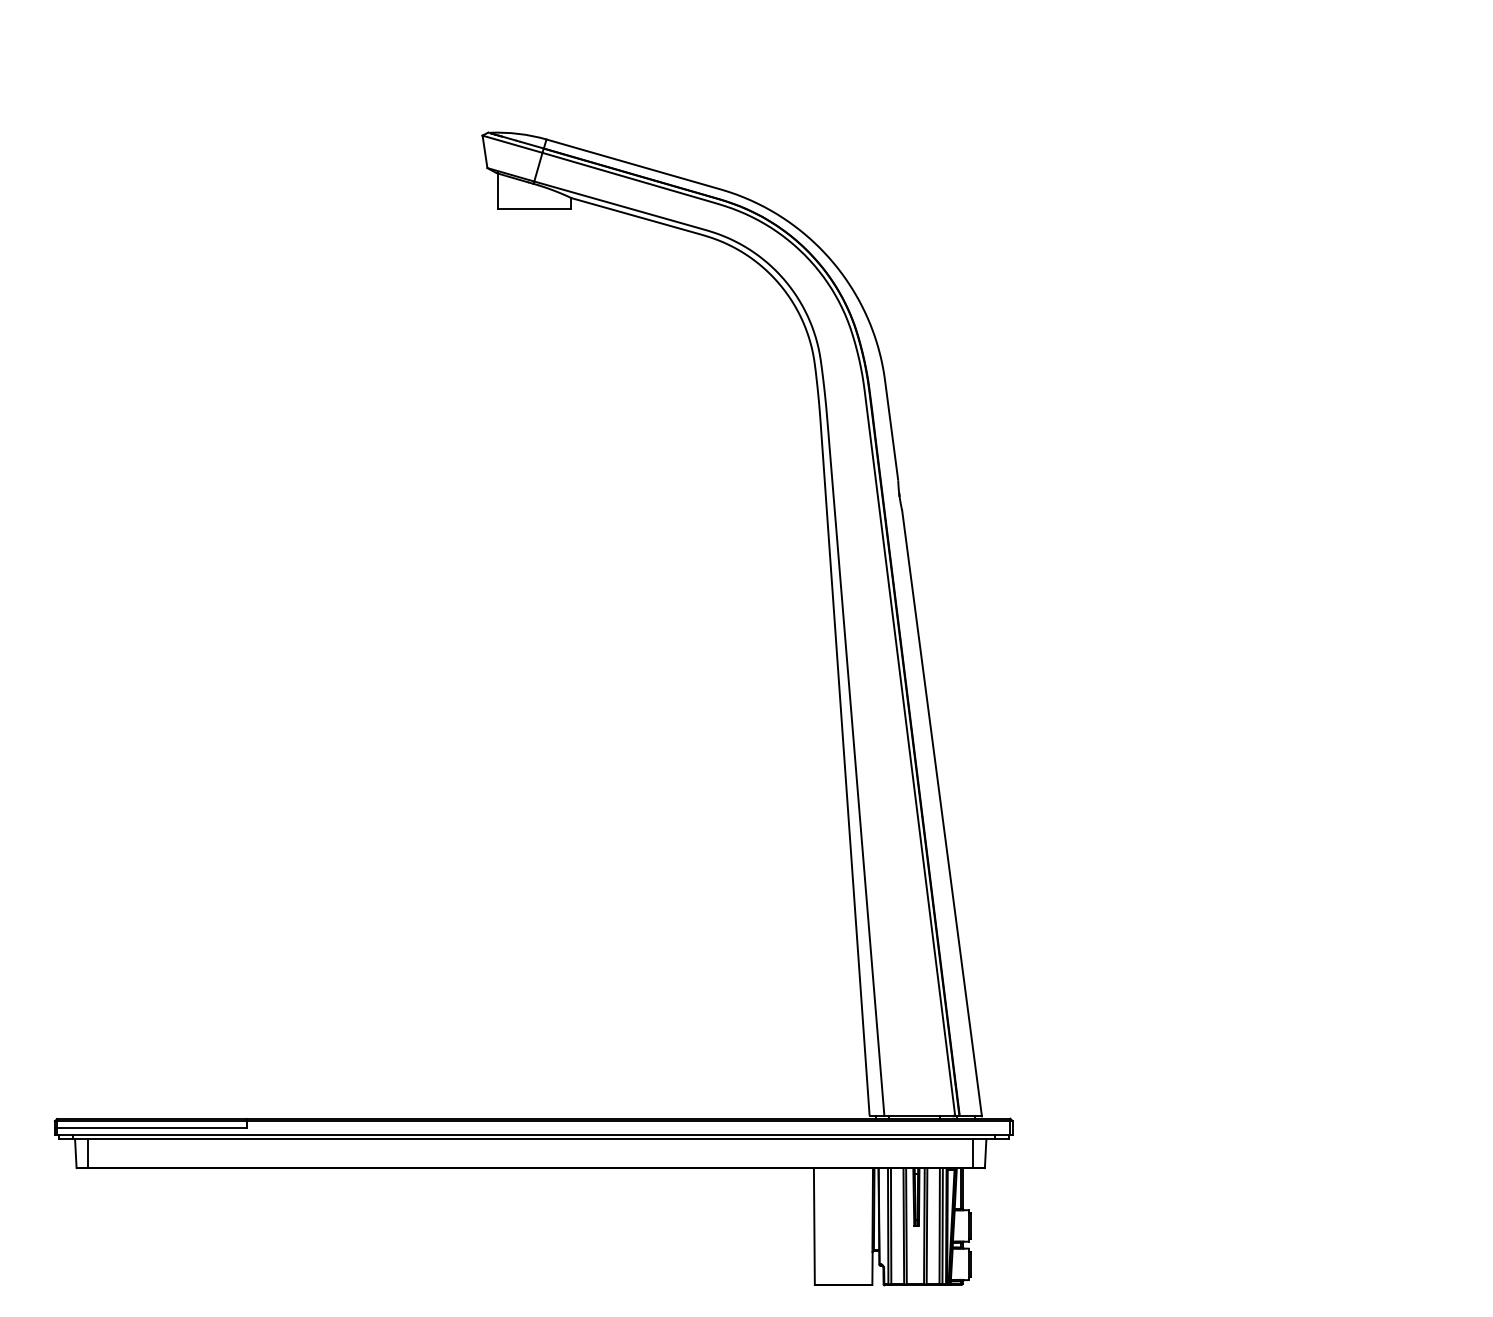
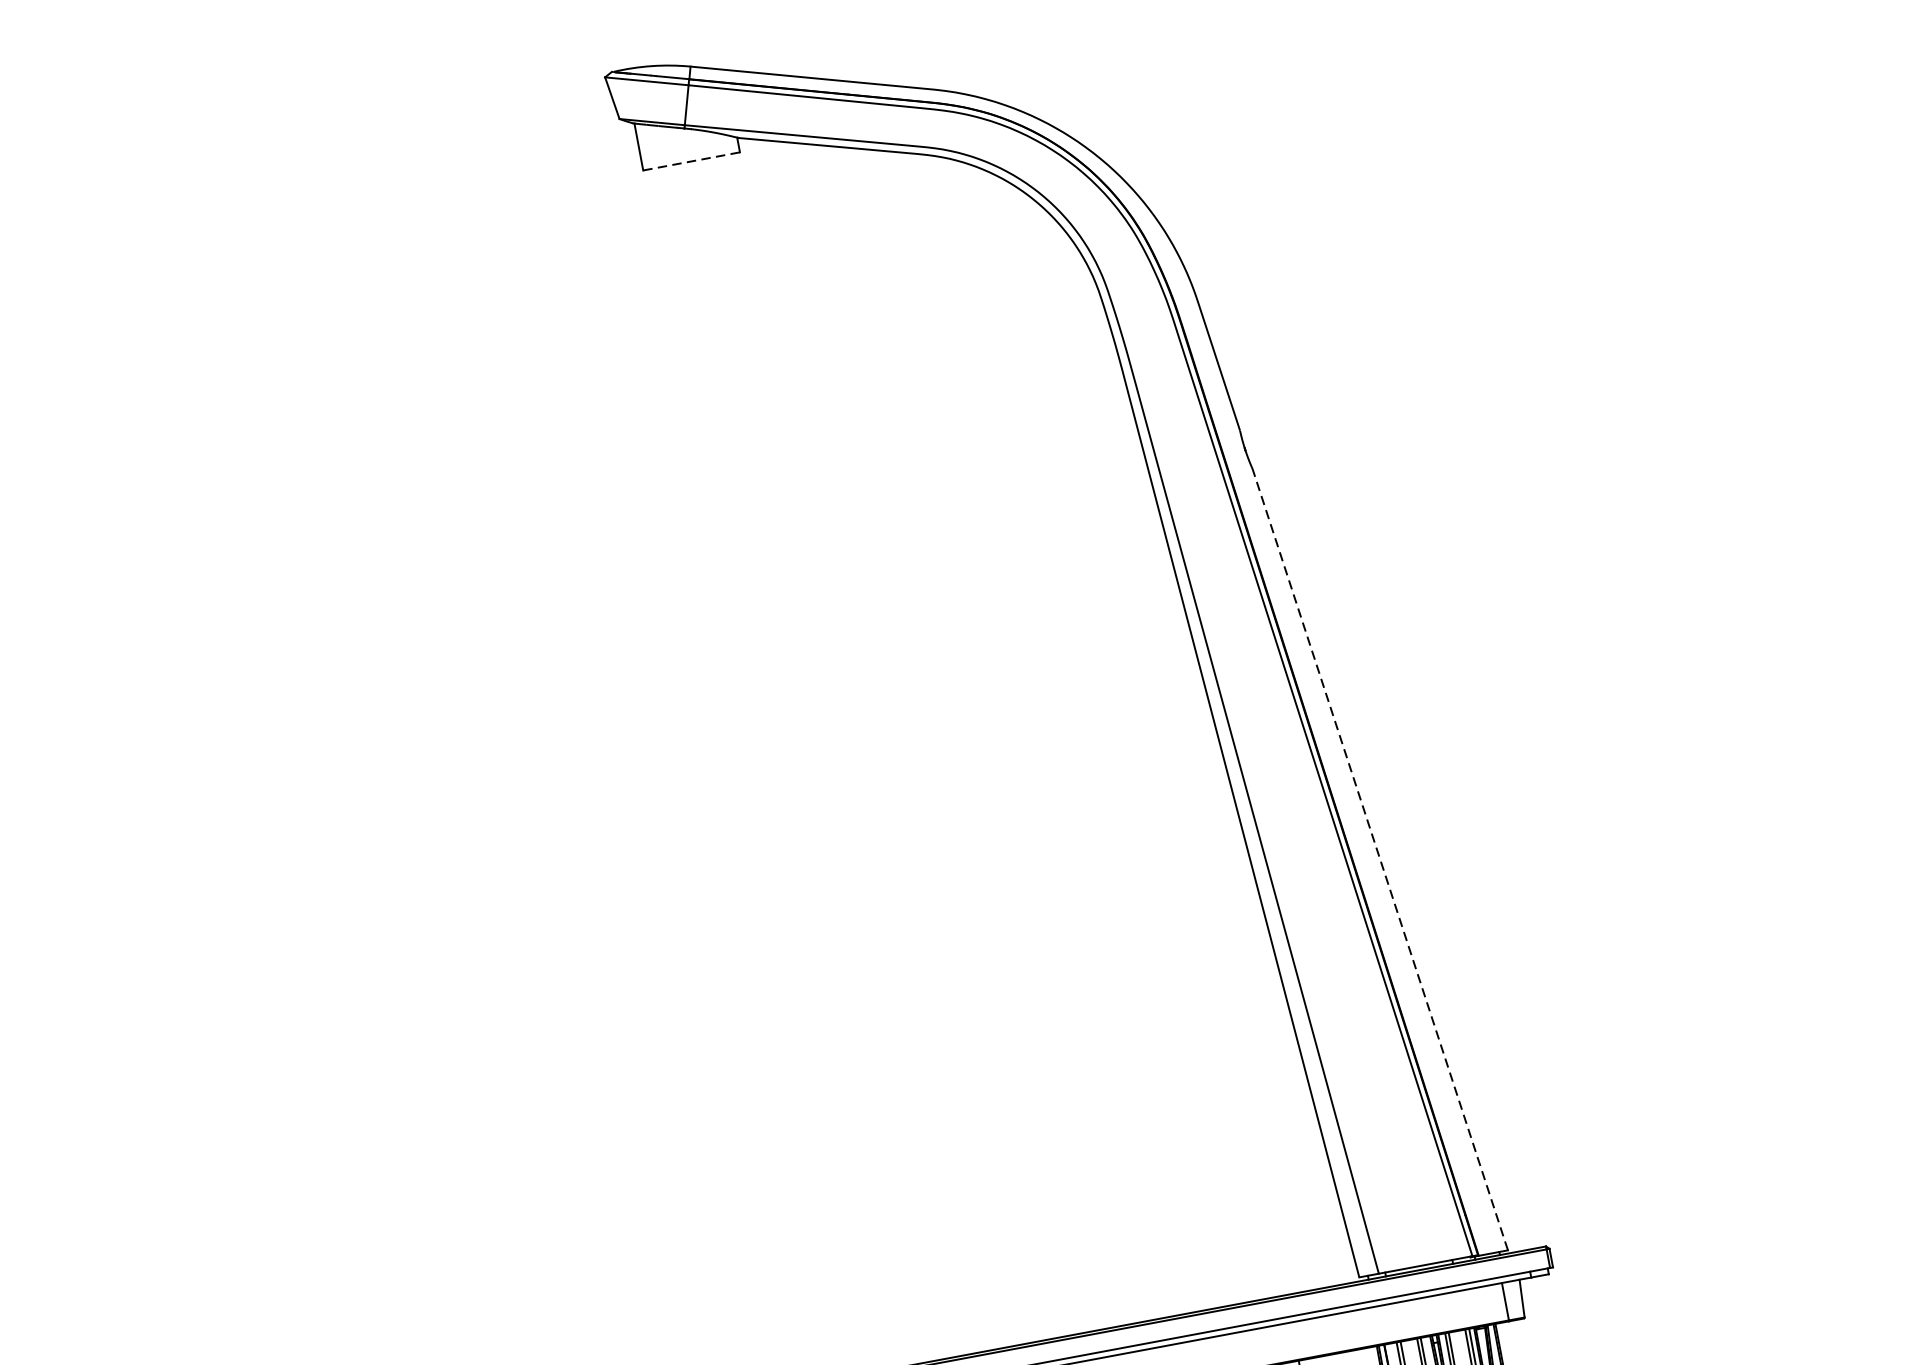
line: (534, 208) -> (691, 160), solid -> dashed
line: (942, 813) -> (1380, 859), solid -> dashed

